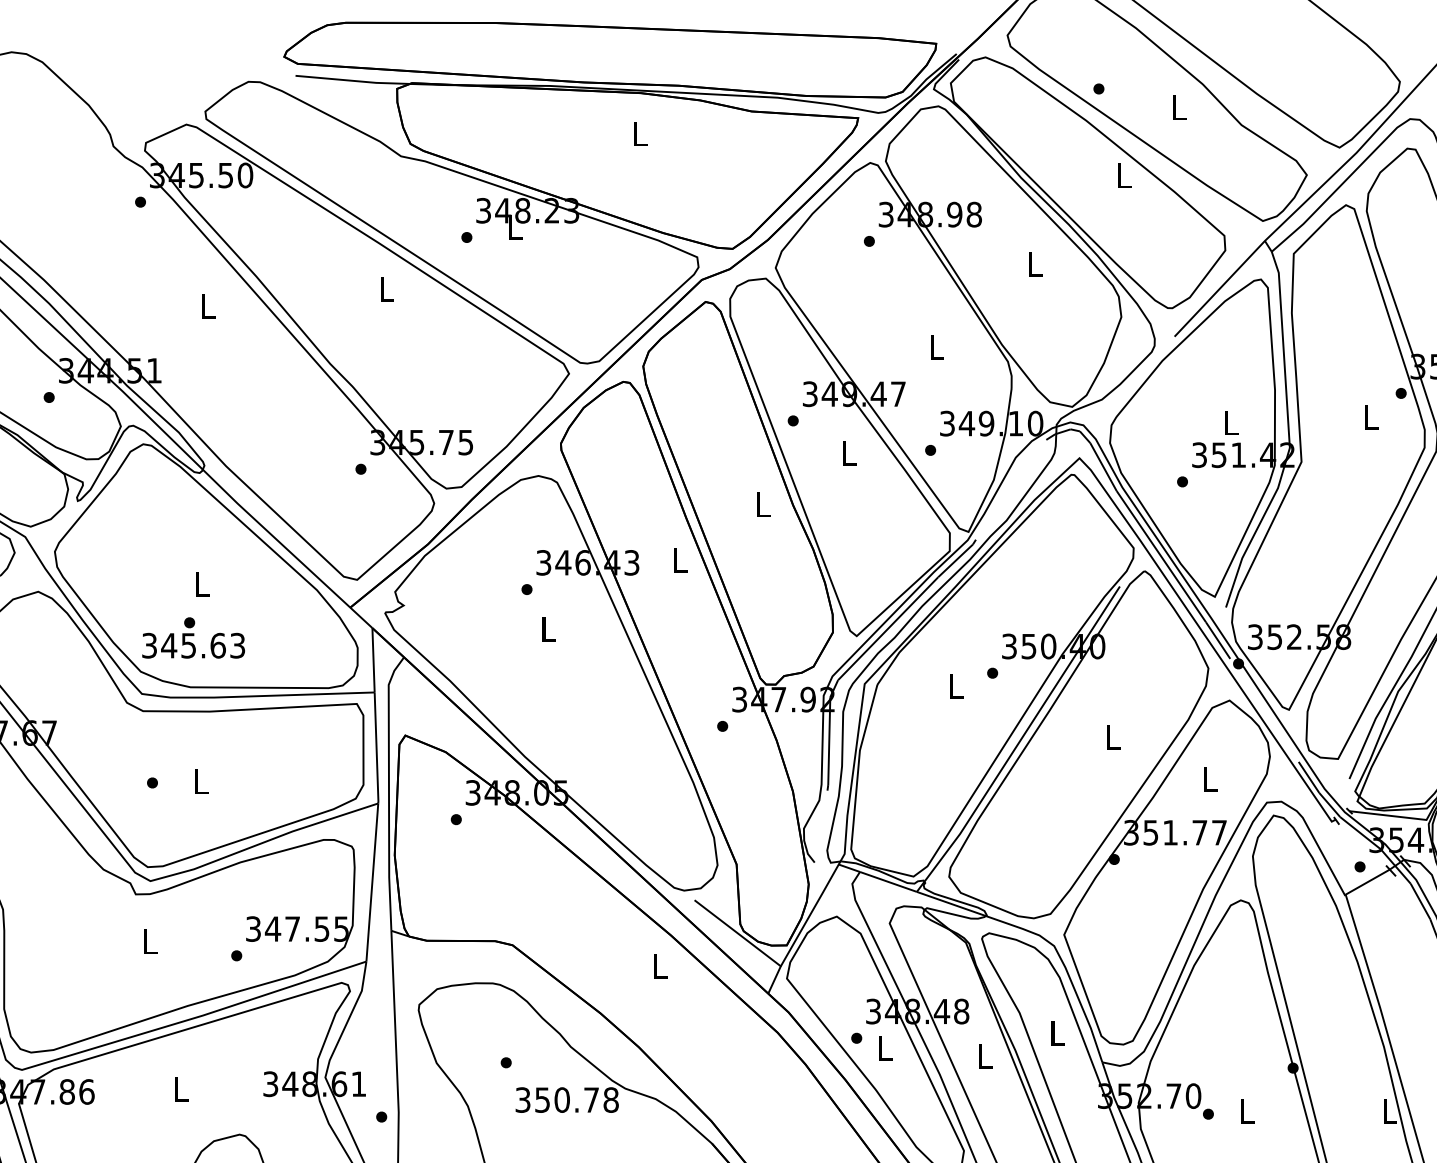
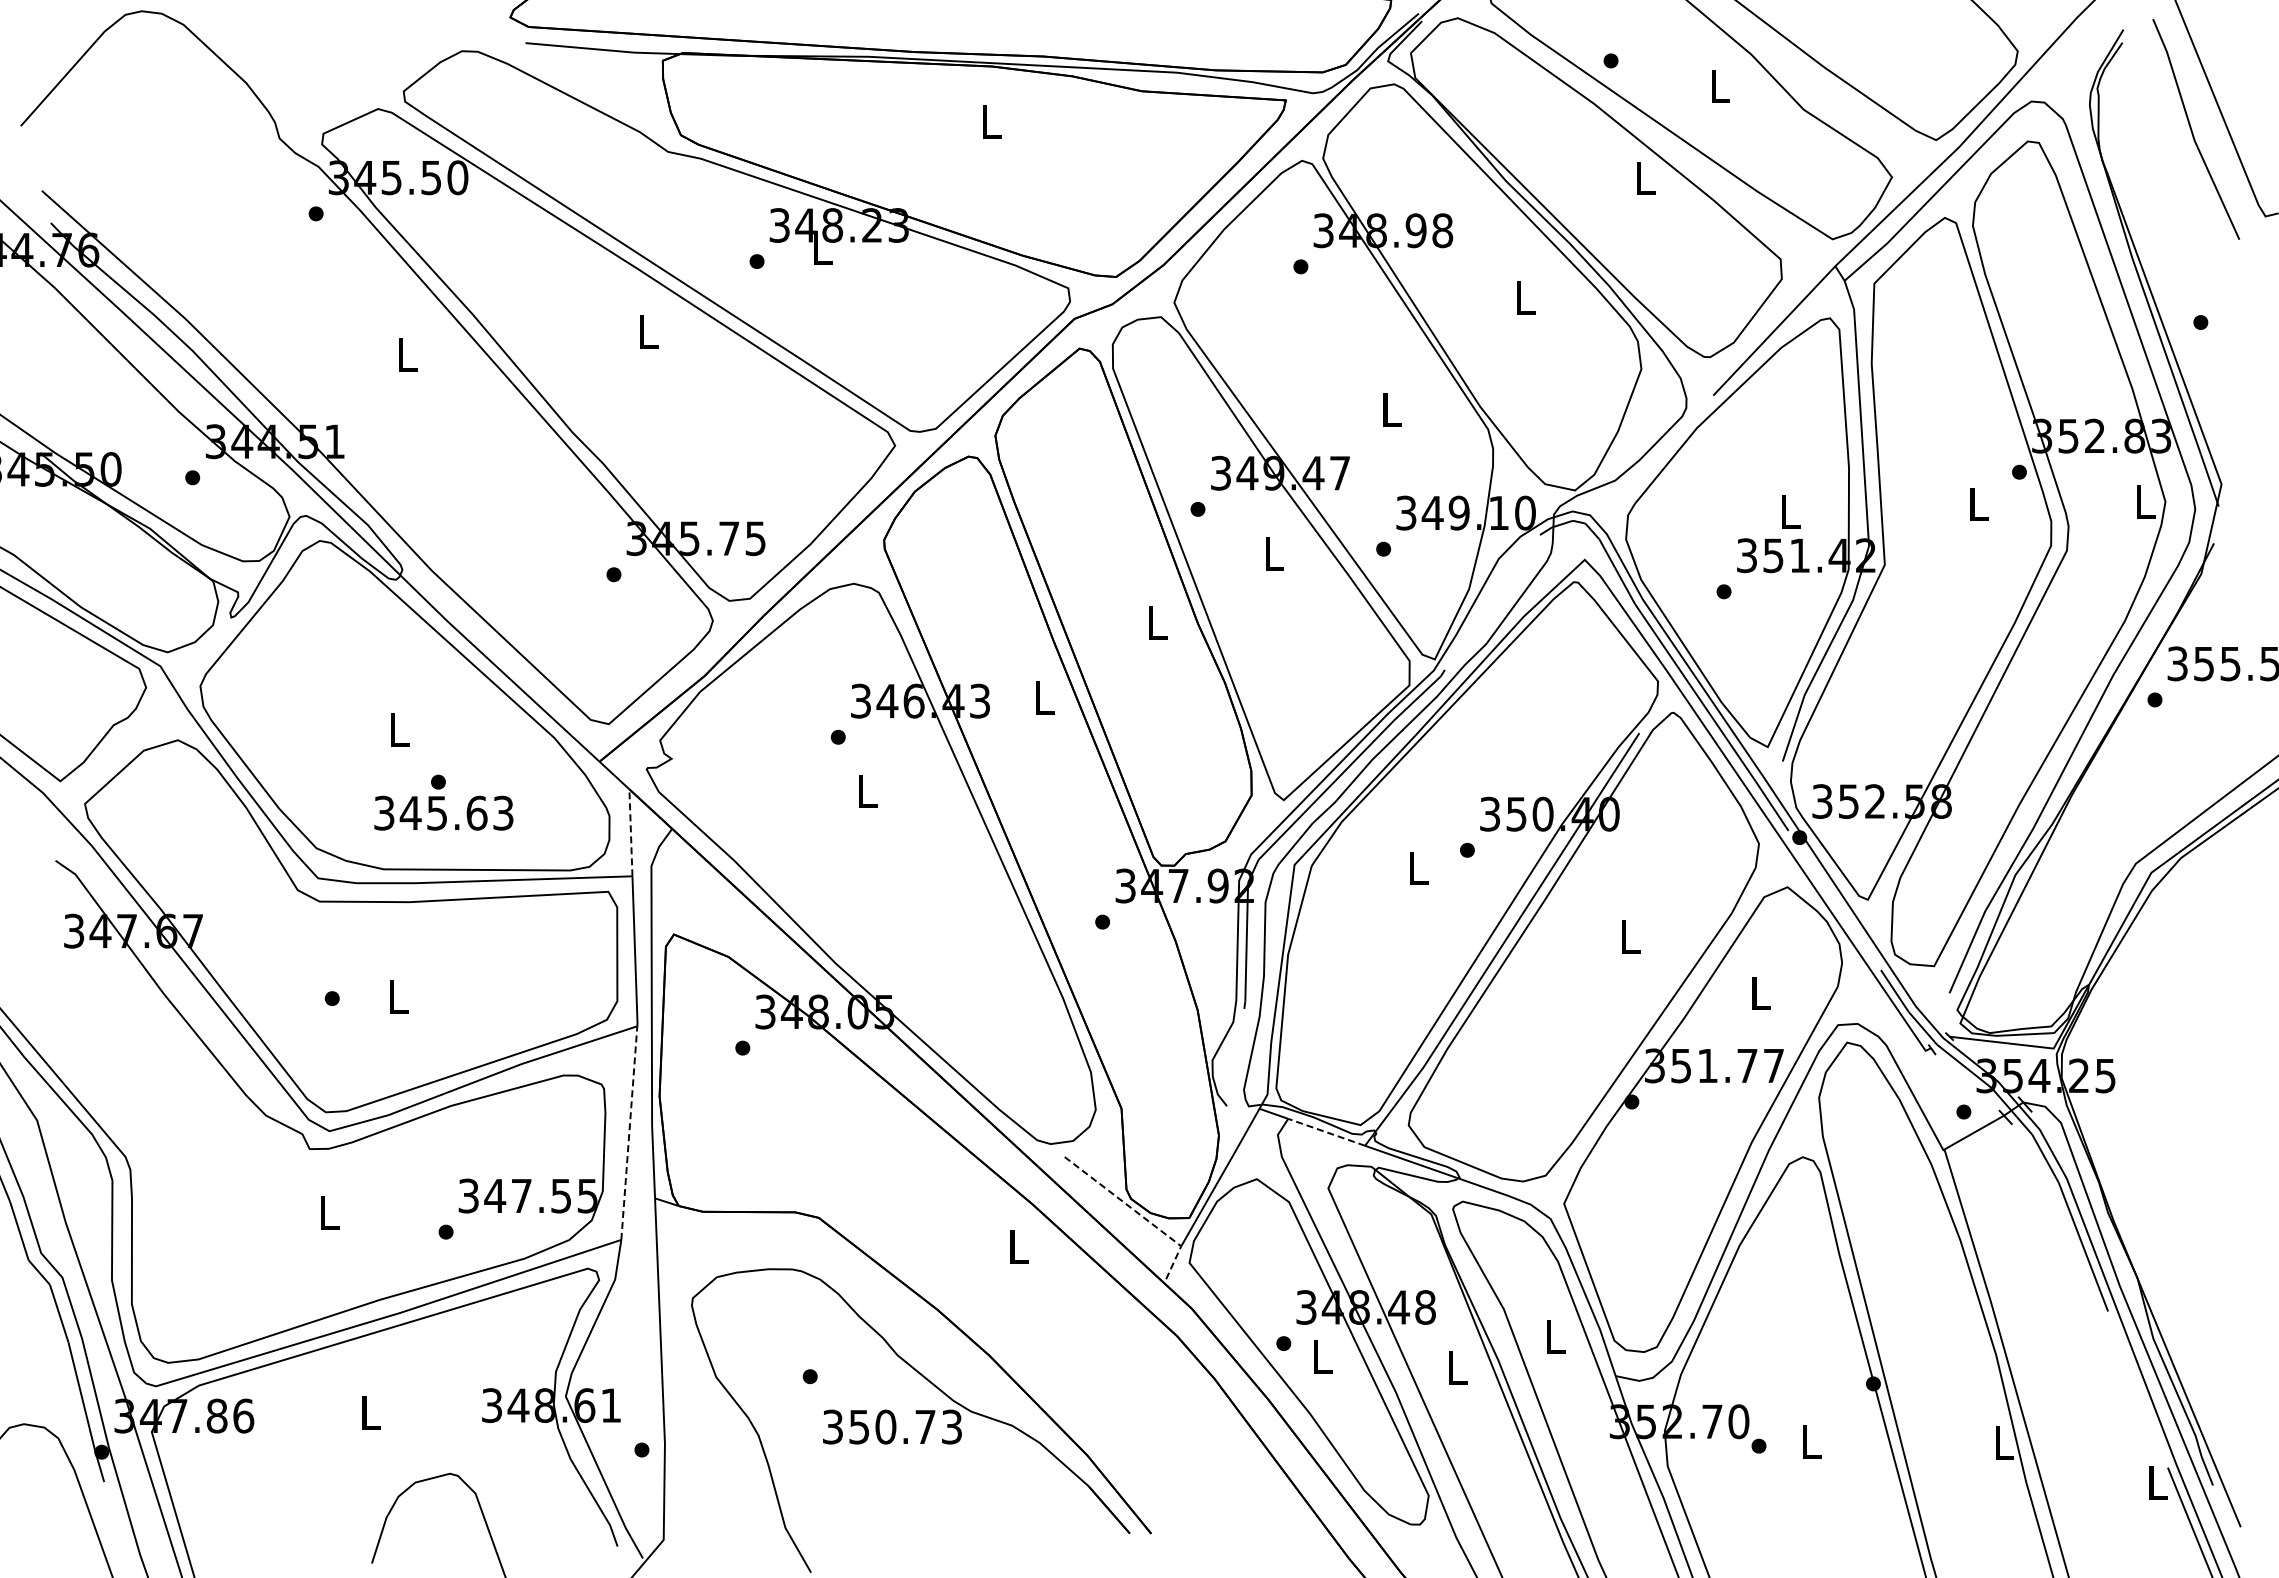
text: (193, 637) -> (443, 802), moved
line: (373, 660) -> (630, 832), solid -> dashed
line: (372, 882) -> (629, 1132), solid -> dashed
line: (888, 882) -> (1326, 1132), solid -> dashed
line: (750, 942) -> (1140, 1214), solid -> dashed
text: (610, 1099) -> (951, 1426), 350.78 -> 350.73

